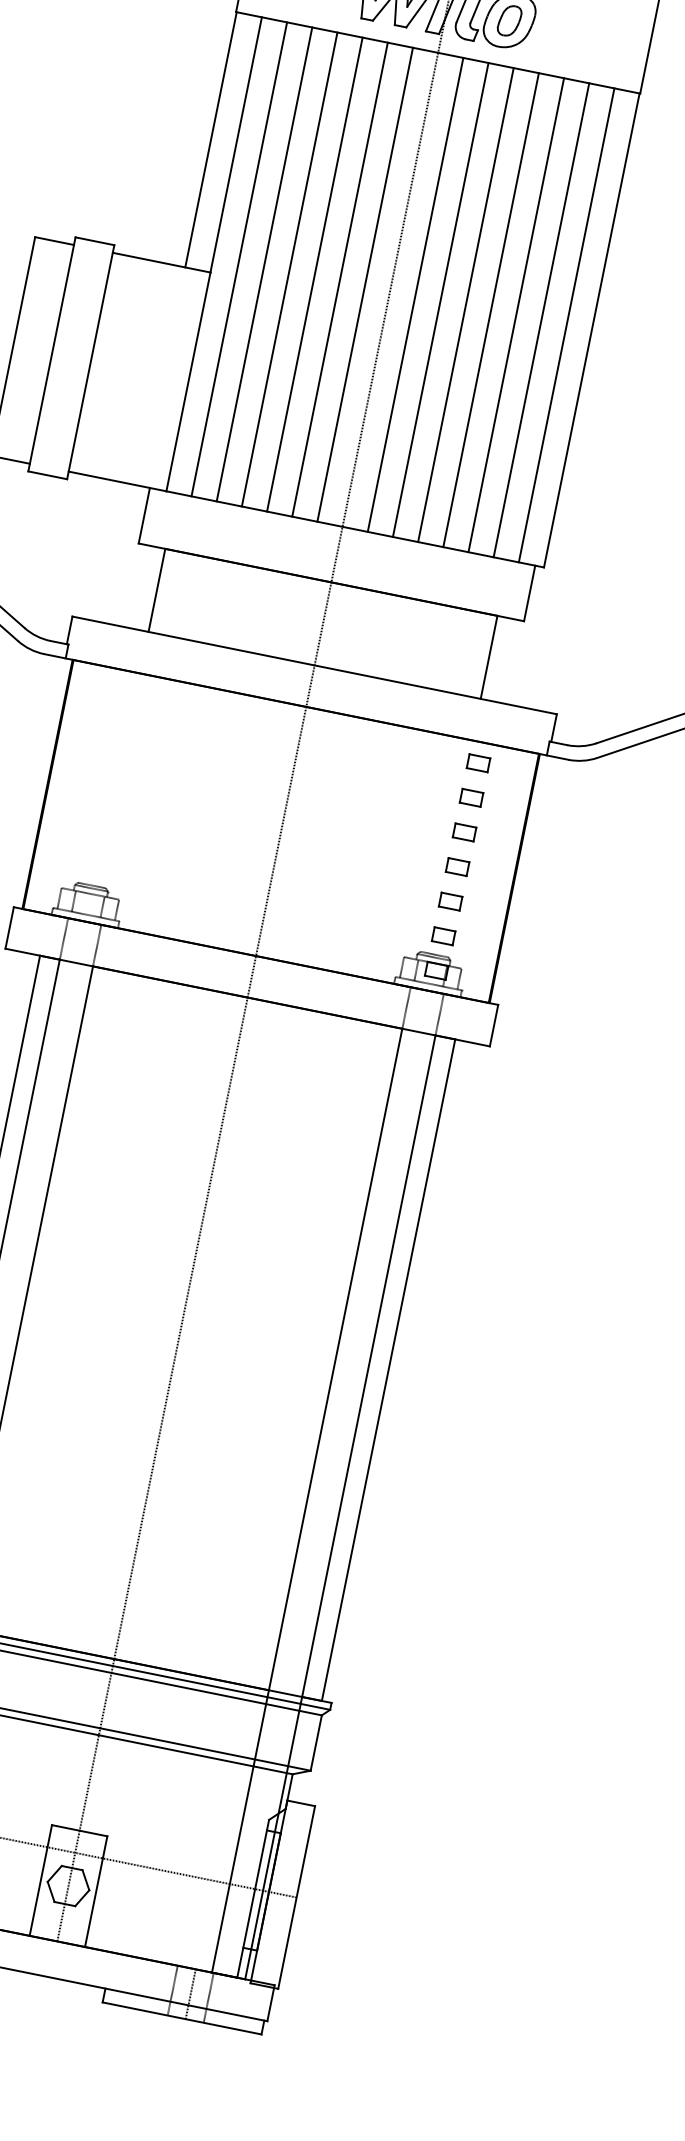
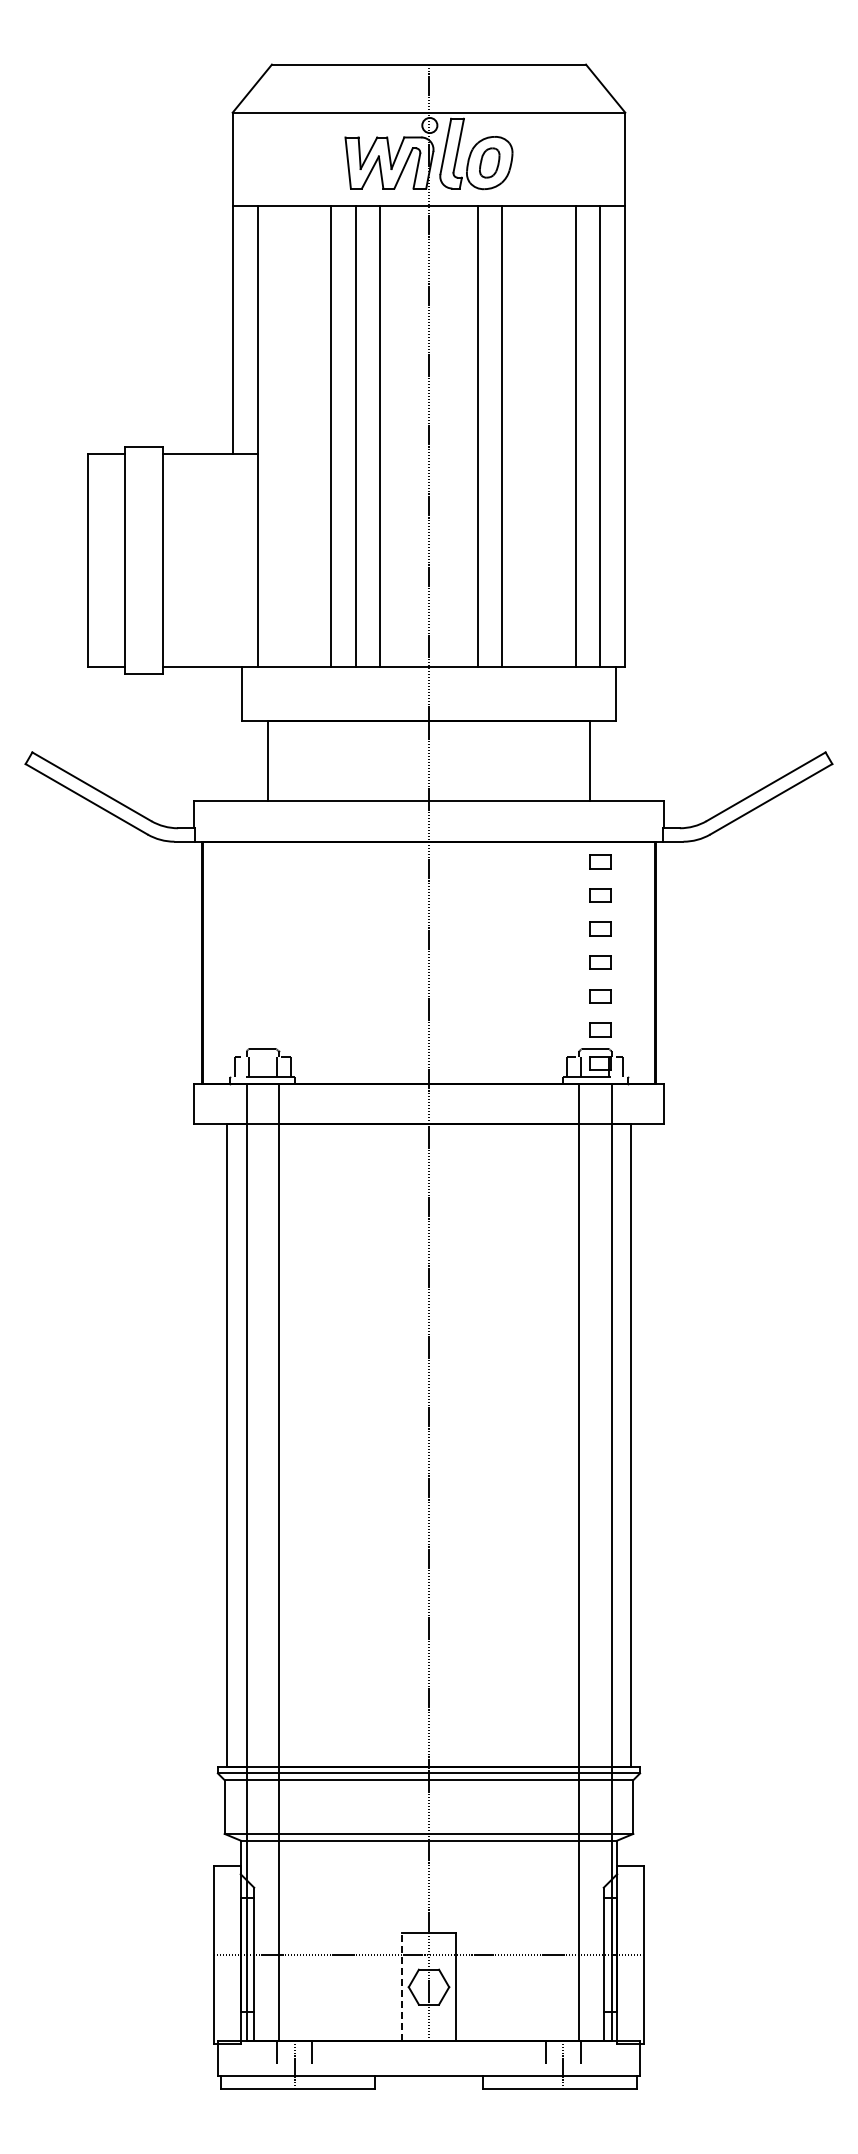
line: (239, 259) -> (282, 436), removed
line: (264, 264) -> (306, 436), removed
line: (365, 284) -> (404, 436), removed
line: (415, 294) -> (453, 436), removed
line: (490, 310) -> (526, 436), removed
line: (516, 315) -> (551, 436), removed
line: (41, 1880) -> (402, 1987), solid -> dashed

